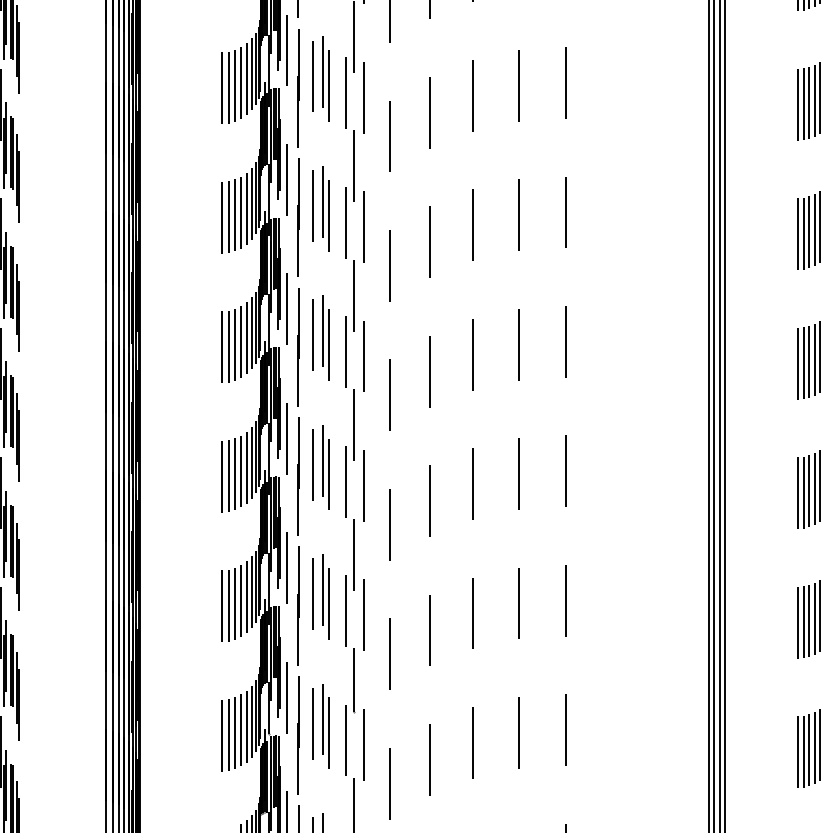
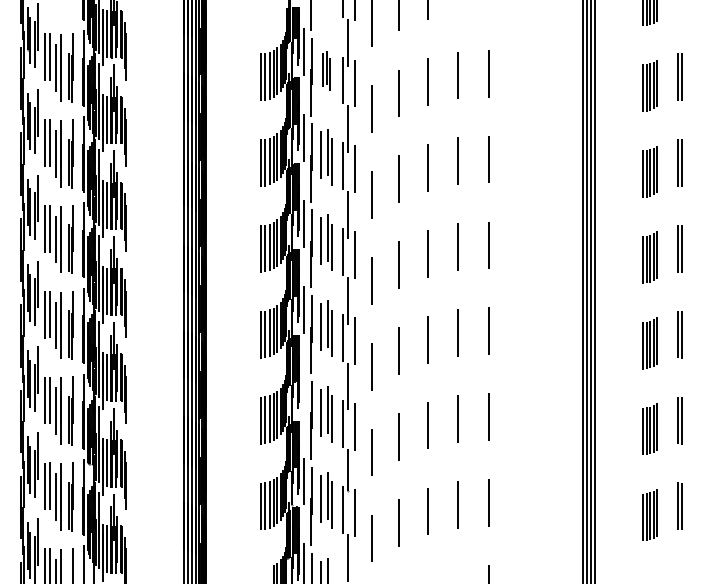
part: (321, 79) -> (326, 71), size x0.7
line: (287, 568) -> (304, 395), removed

